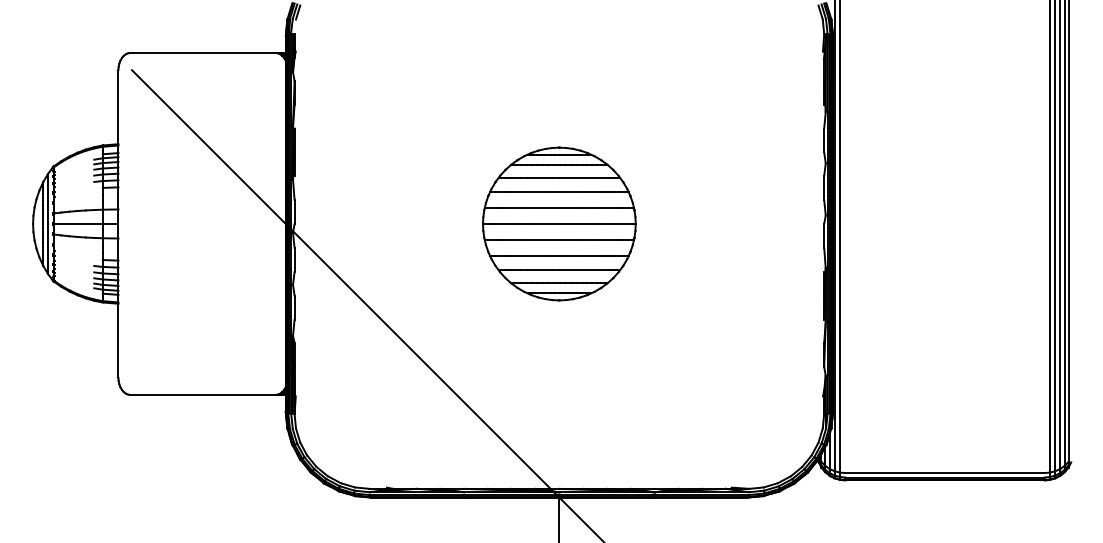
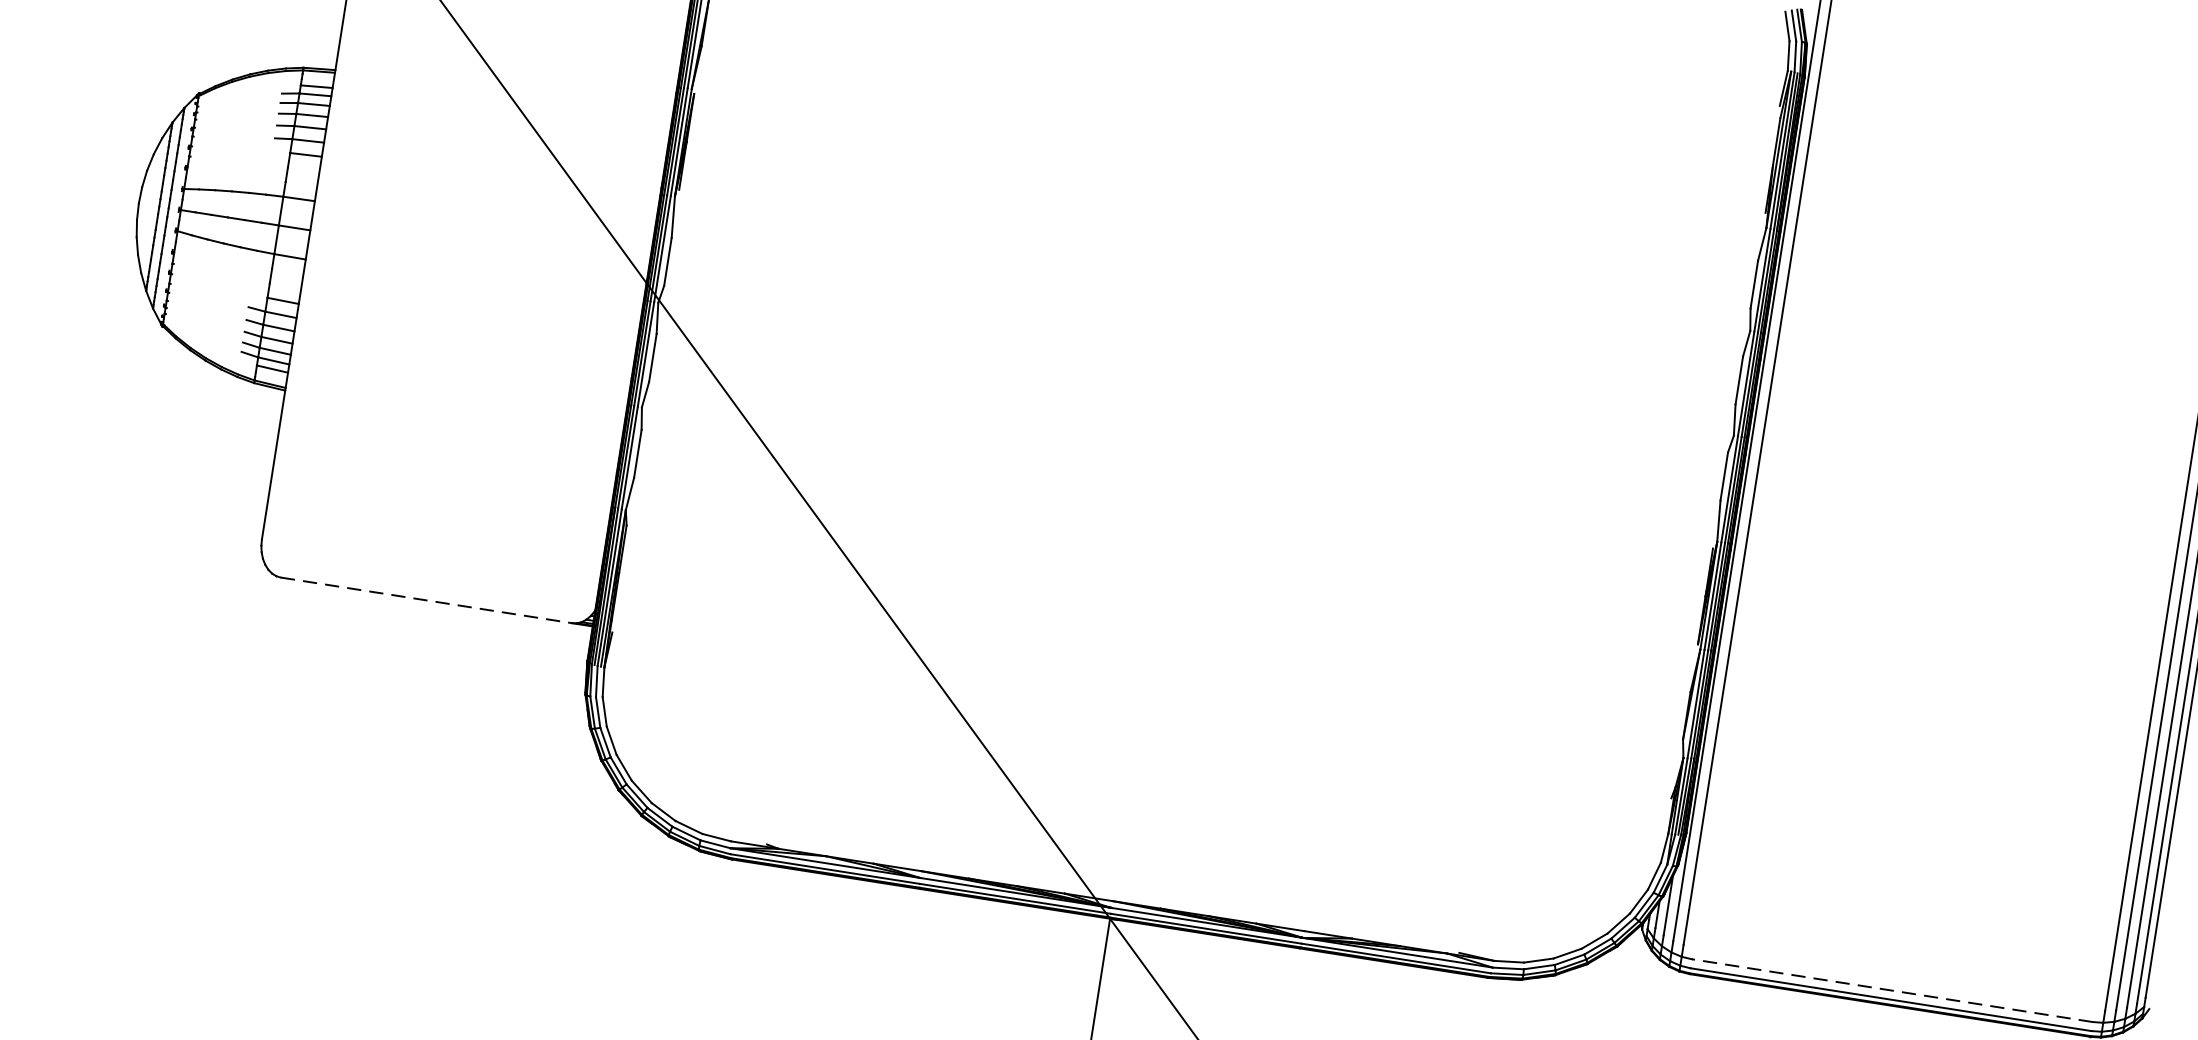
part: (559, 223) -> (1196, 368), removed
line: (203, 394) -> (427, 599), solid -> dashed
line: (944, 473) -> (1891, 991), solid -> dashed

